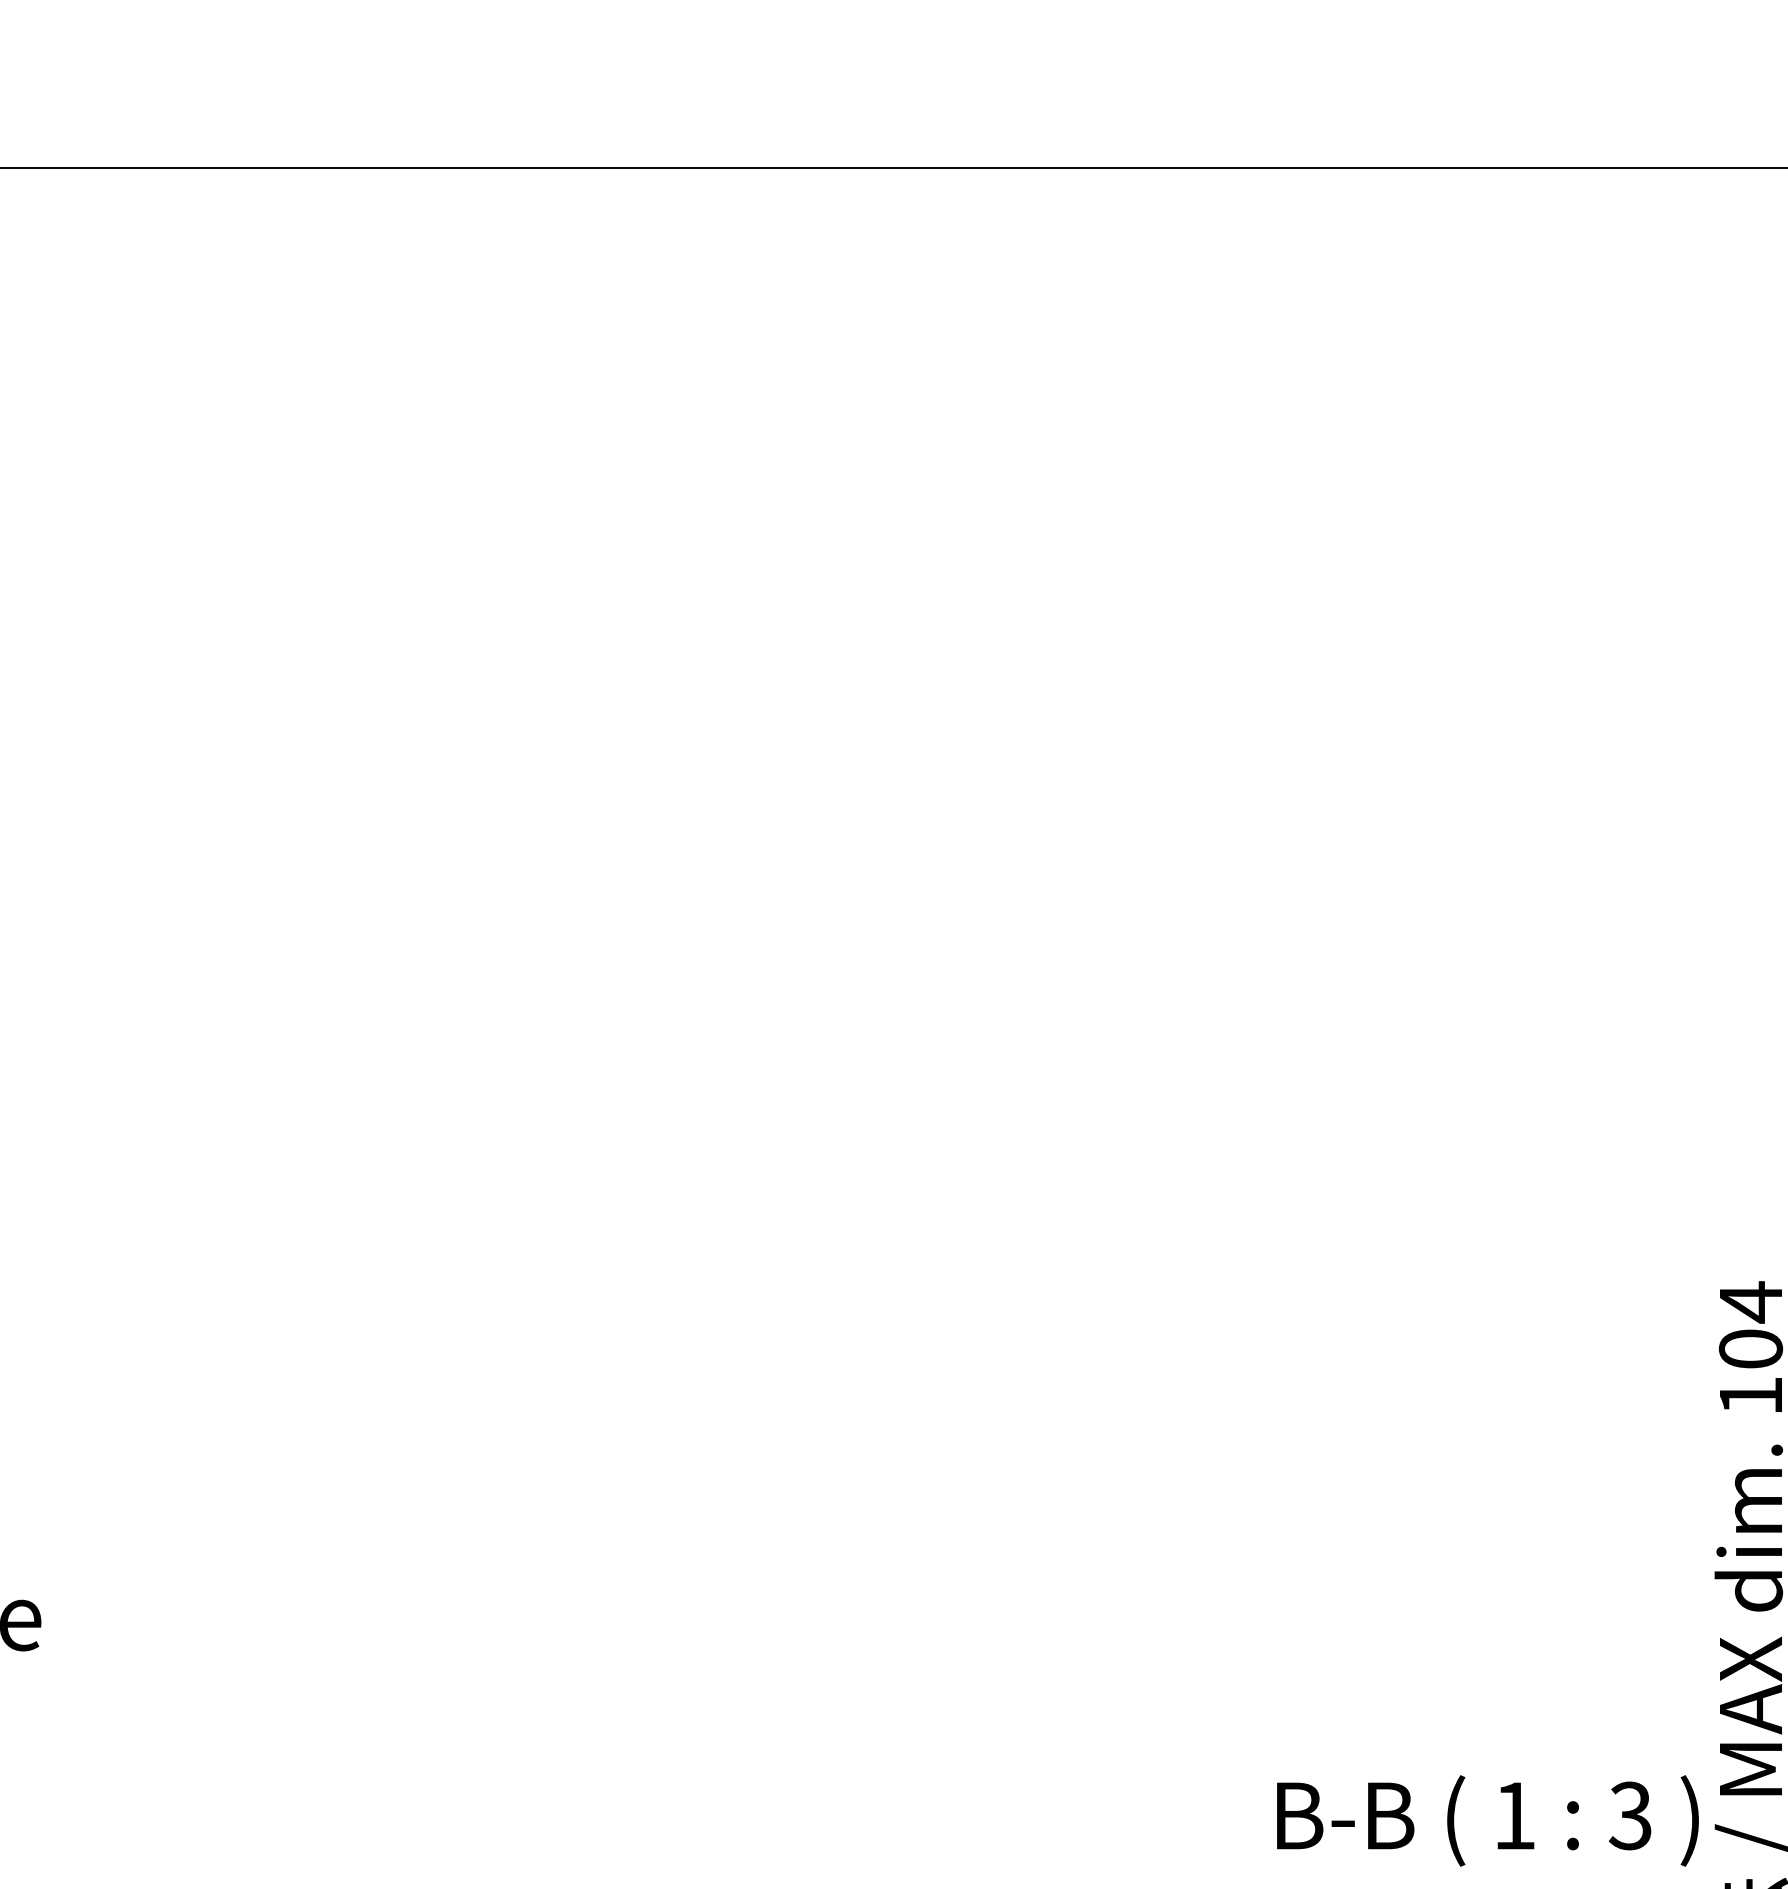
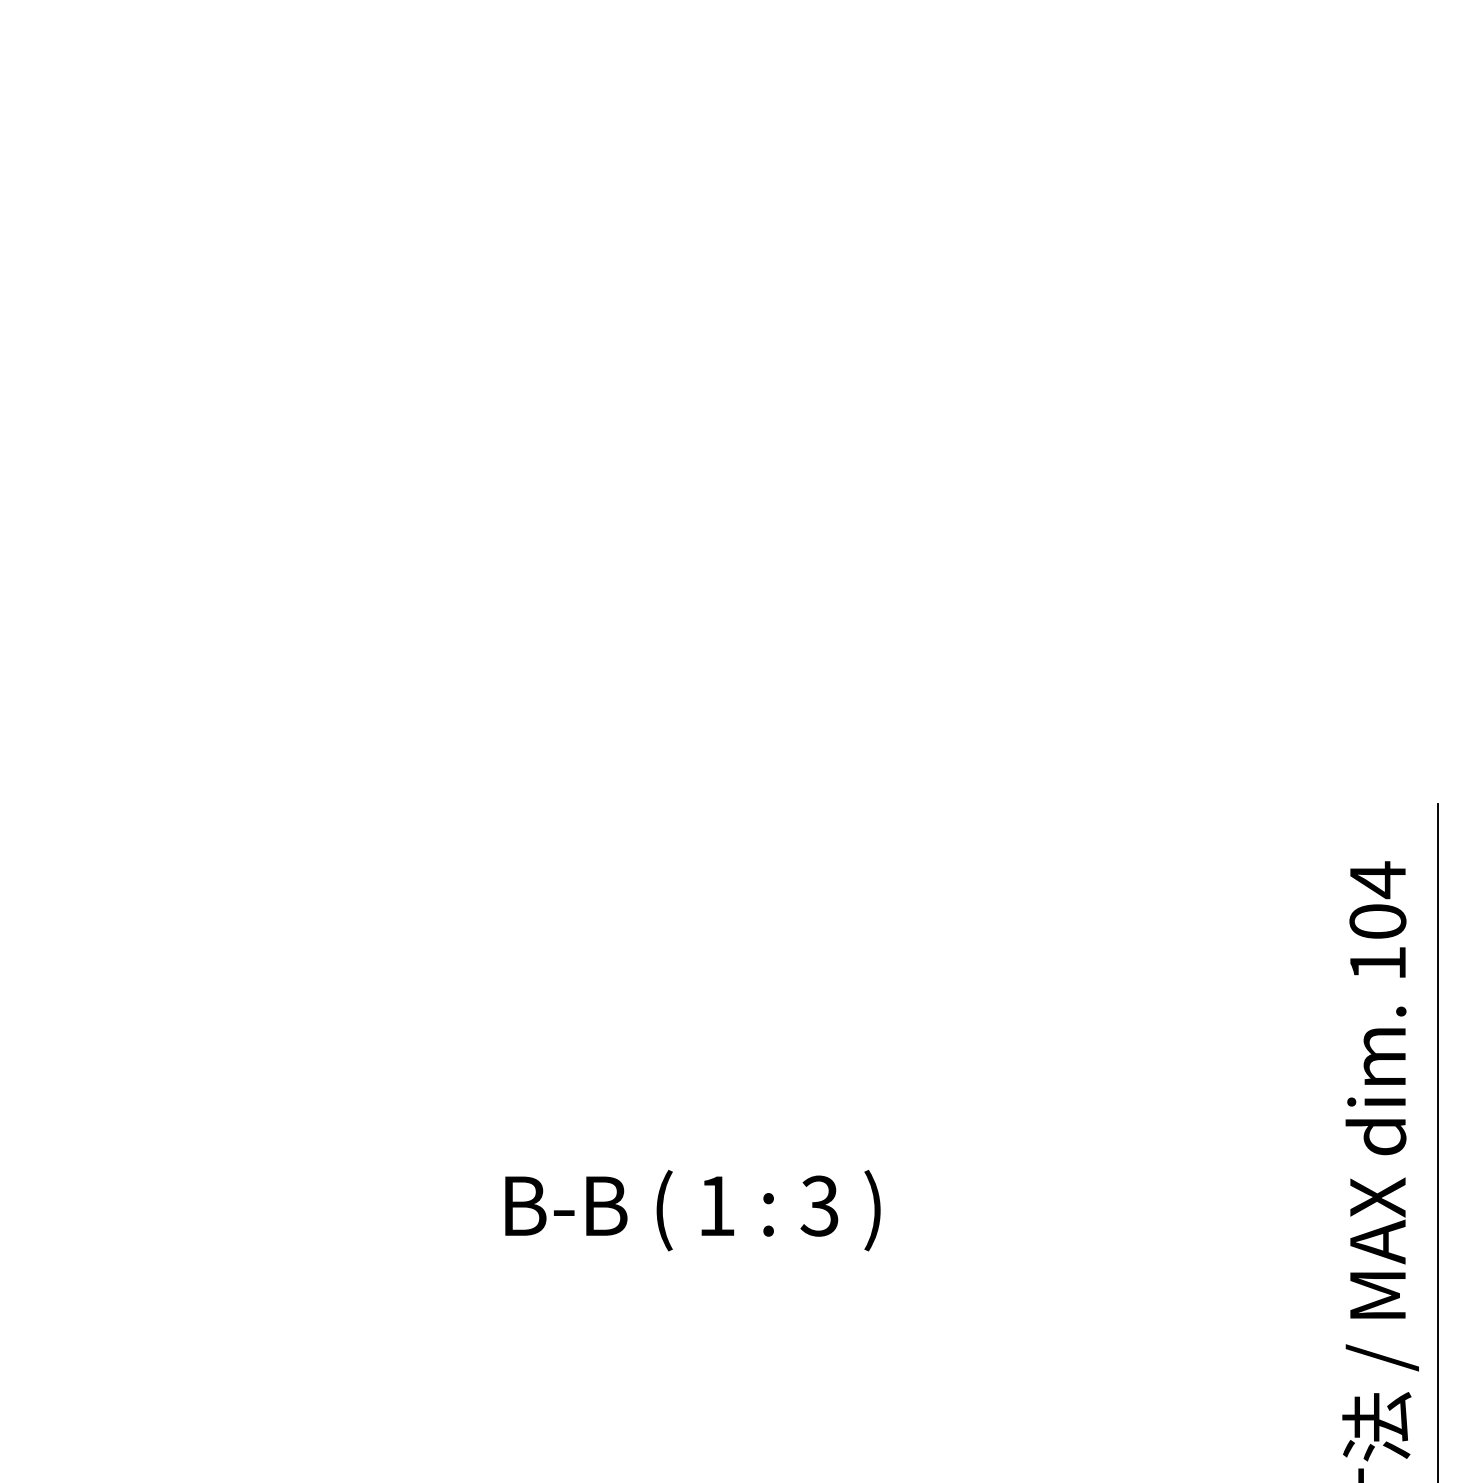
text: (1487, 1820) -> (692, 1210), moved

